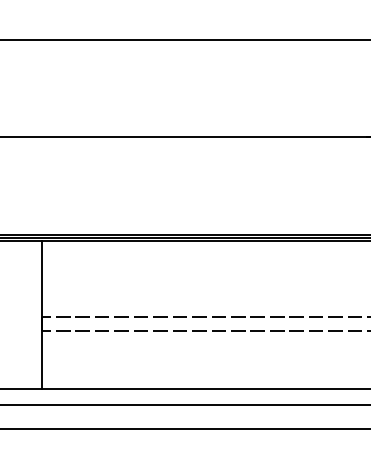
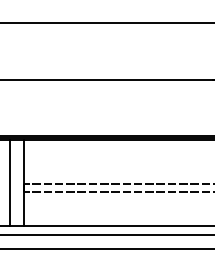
line: (16, 314) -> (9, 182), added

